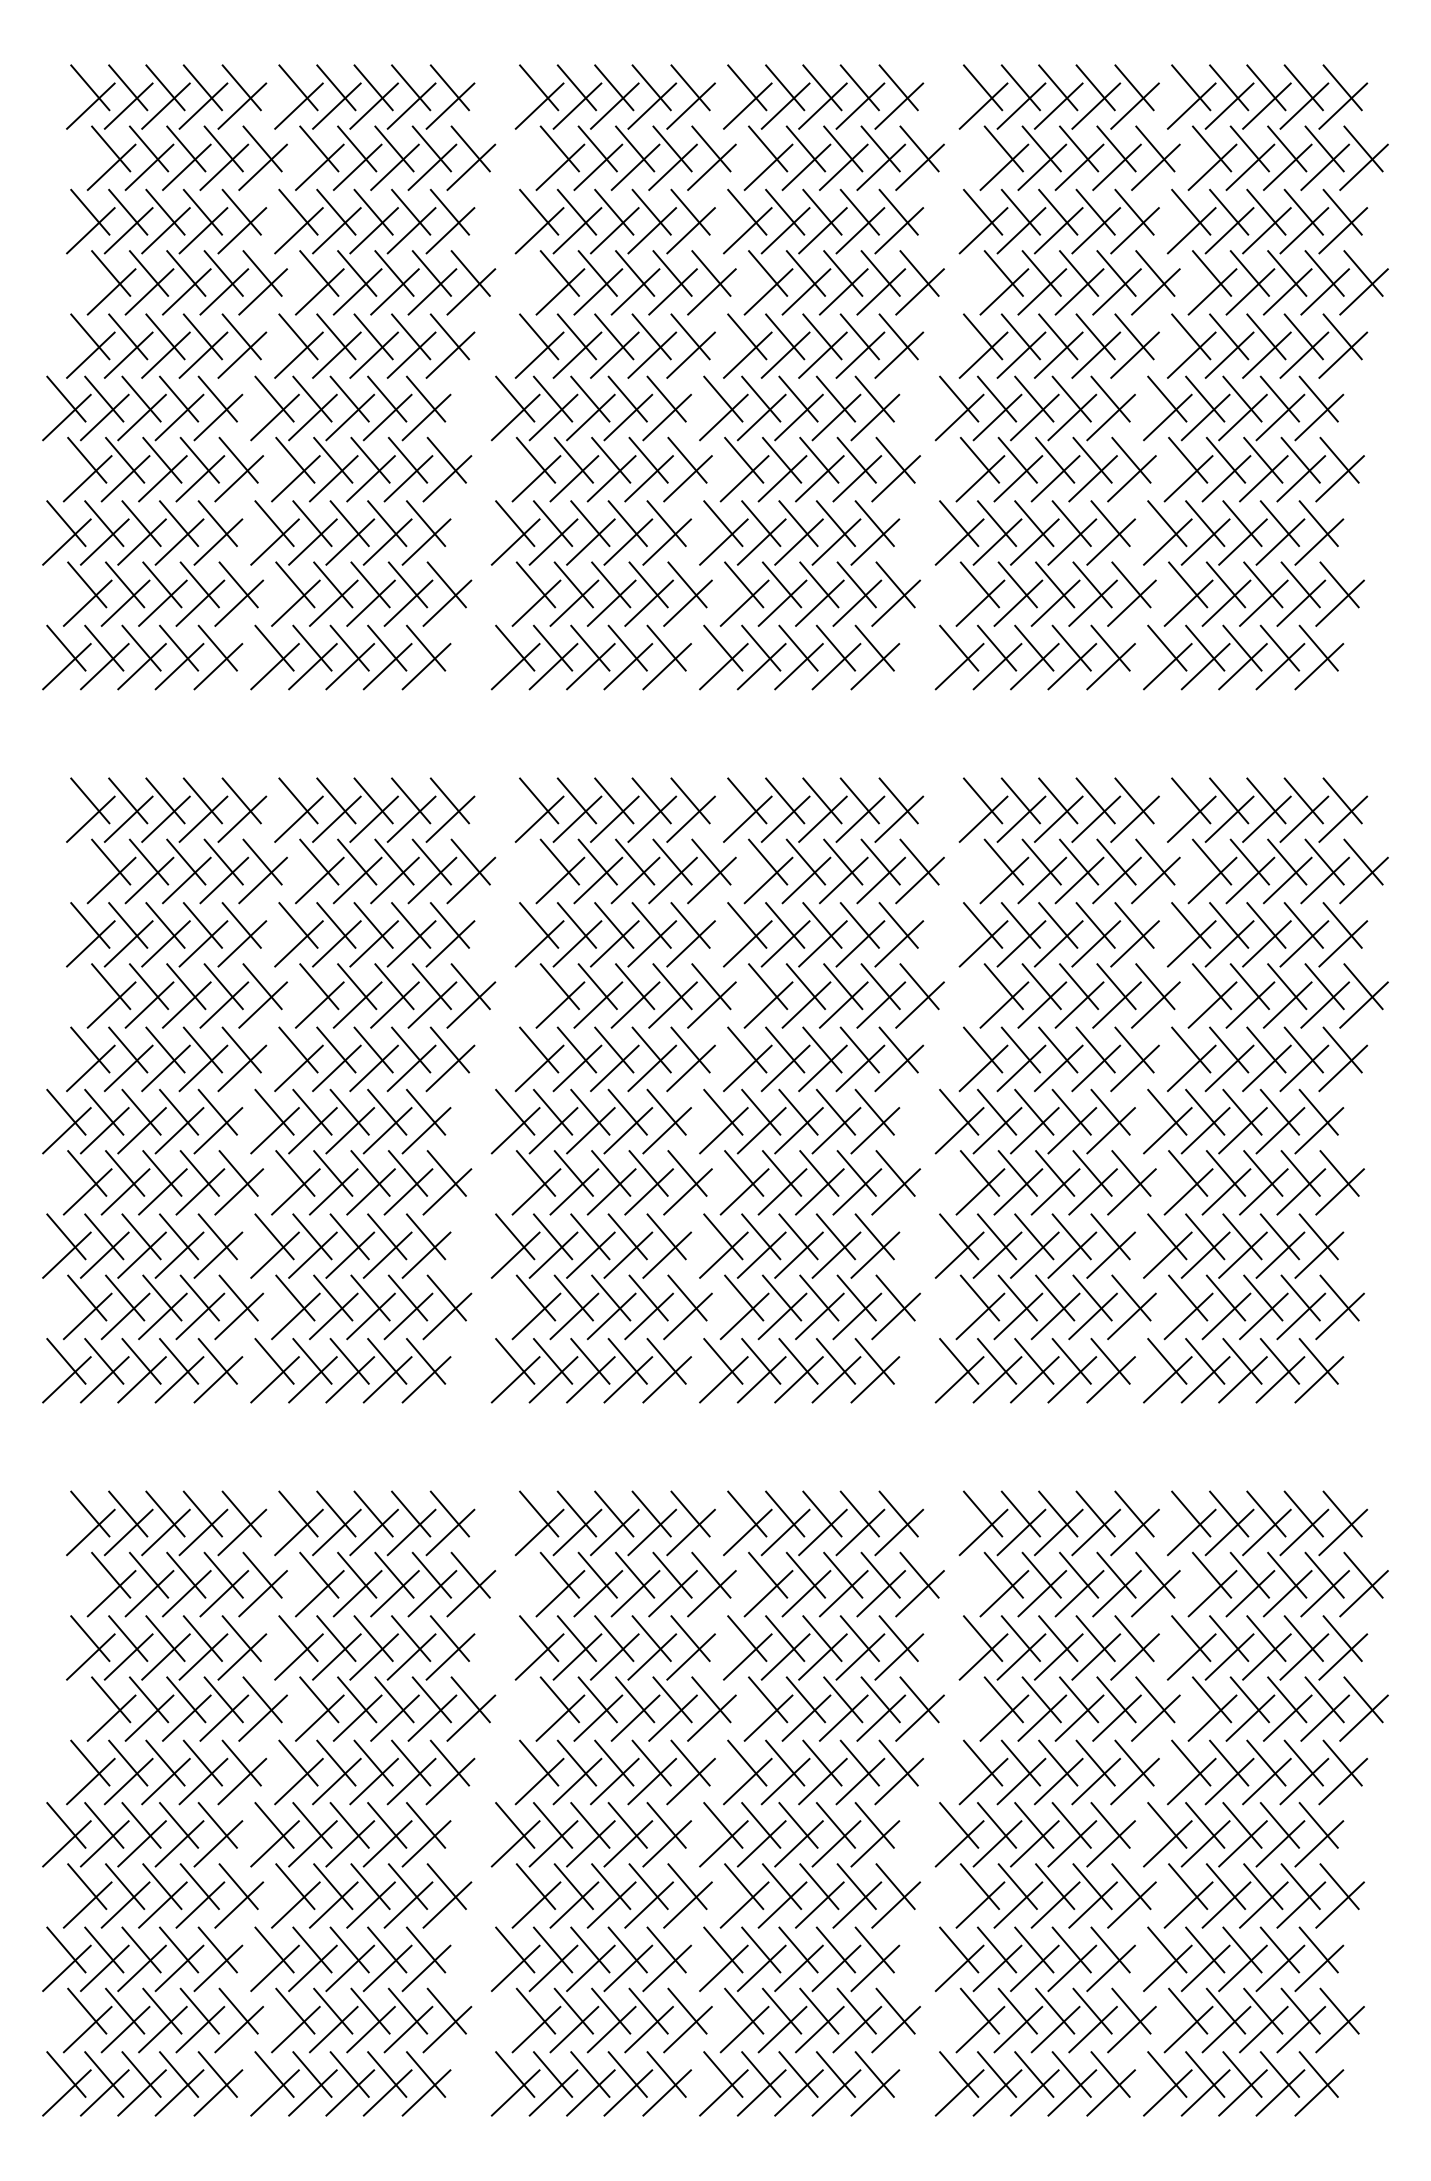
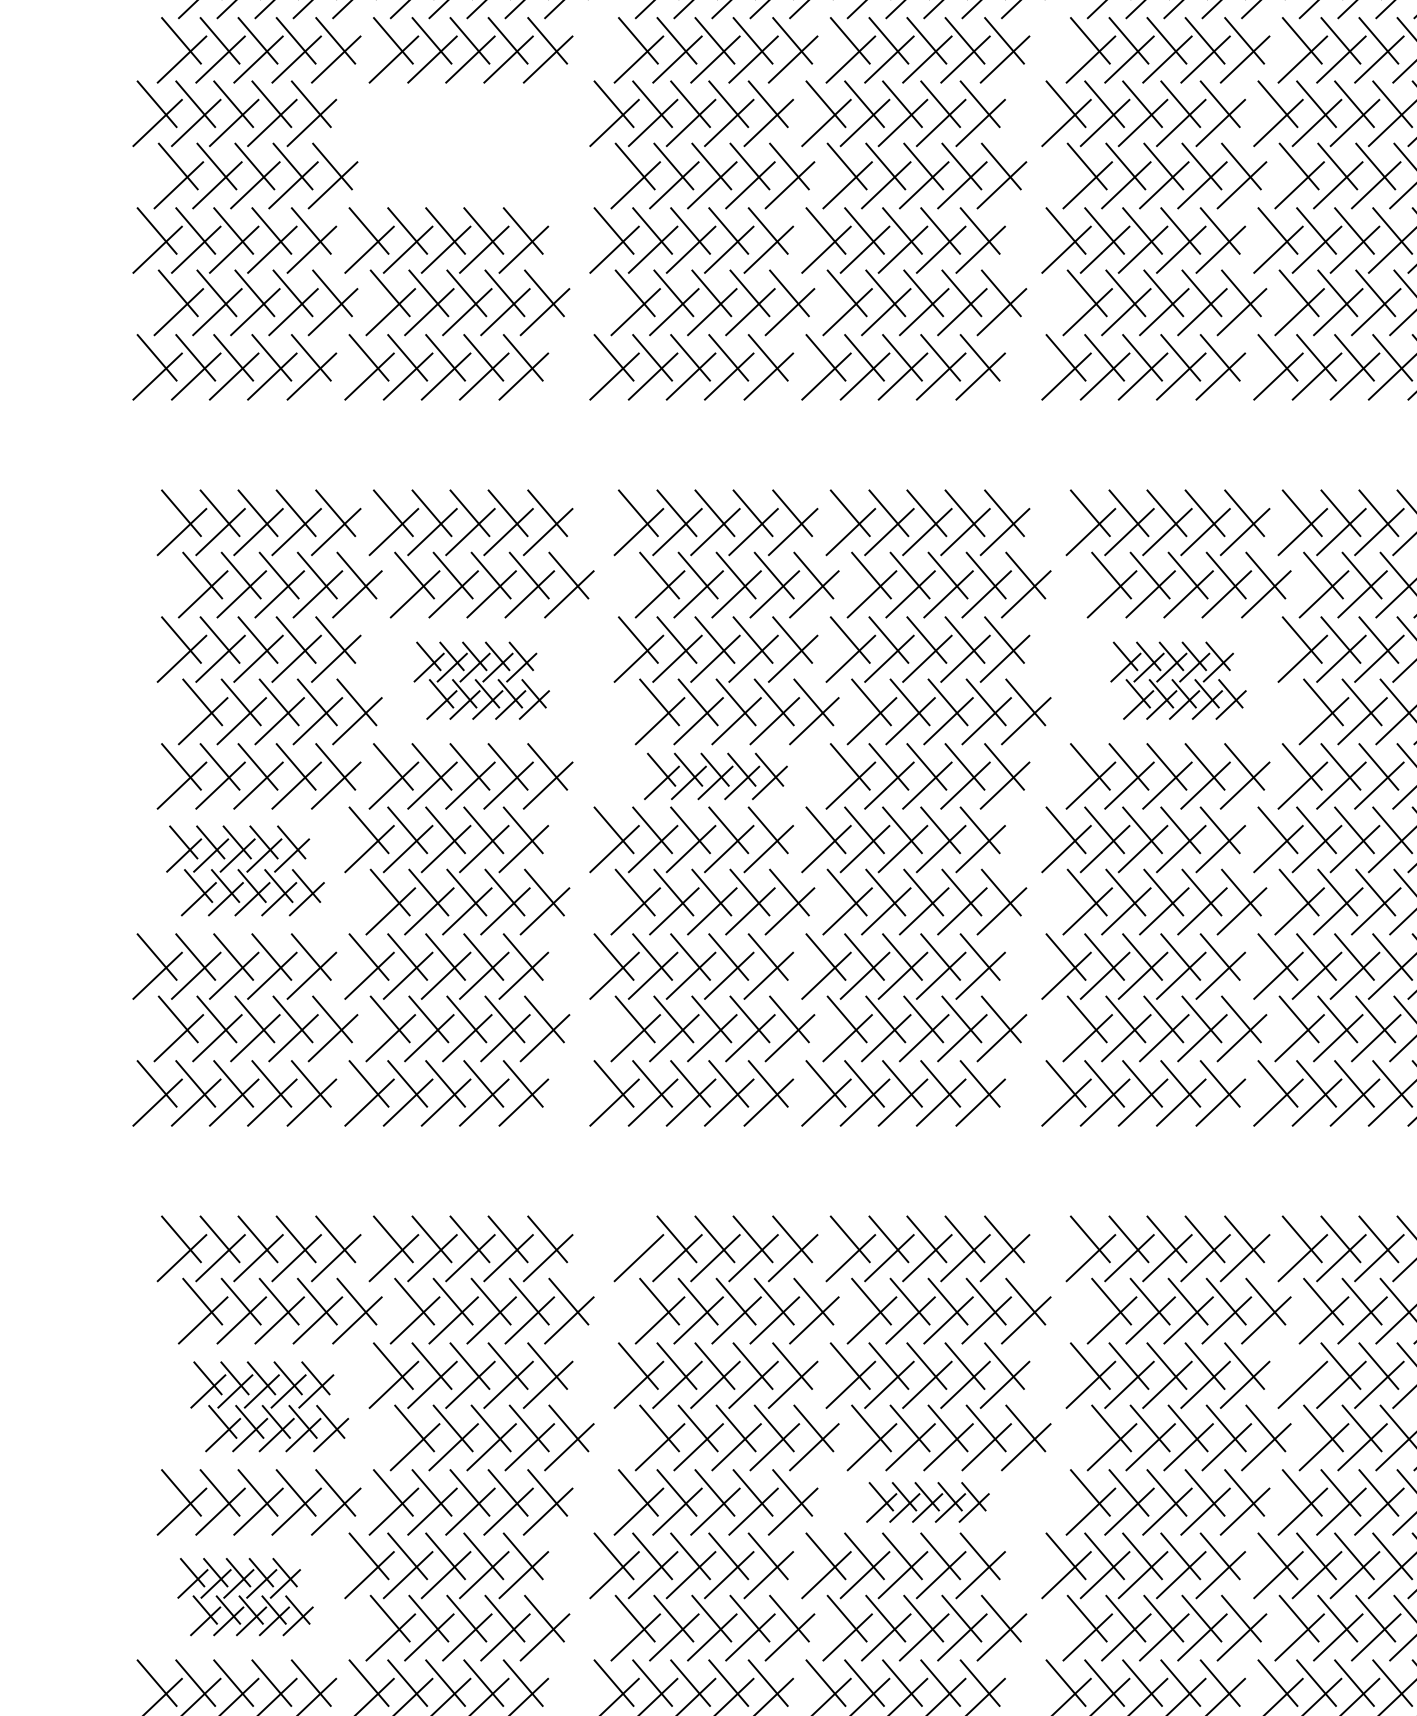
part: (361, 438) -> (457, 144), removed
part: (385, 965) -> (482, 680), size x0.6
part: (1069, 965) -> (1178, 680), size x0.6
part: (614, 1059) -> (715, 776), size x0.7
part: (153, 1151) -> (245, 870), size x0.7
line: (539, 1513) -> (638, 1238), removed
line: (1191, 1638) -> (1302, 1366), removed
part: (176, 1678) -> (269, 1406), size x0.7
part: (823, 1772) -> (927, 1502), size x0.6
part: (153, 1865) -> (245, 1597), size x0.6

